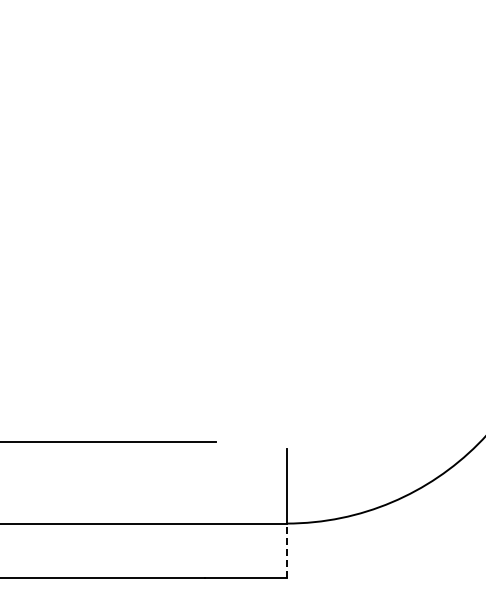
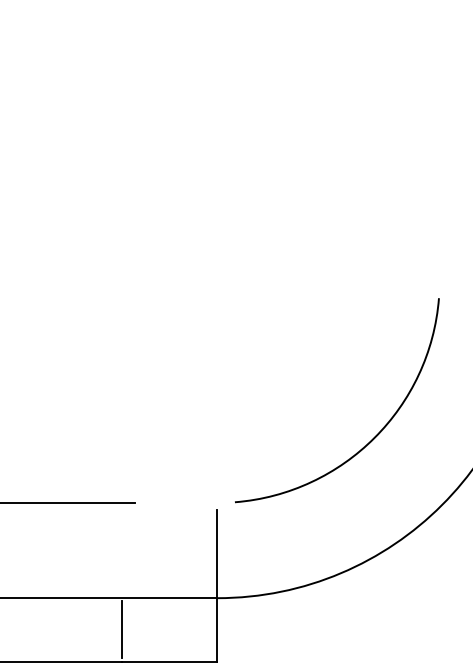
arc: (420, 385) -> (374, 436), added
line: (205, 550) -> (122, 629), added
line: (286, 550) -> (217, 629), dashed -> solid

